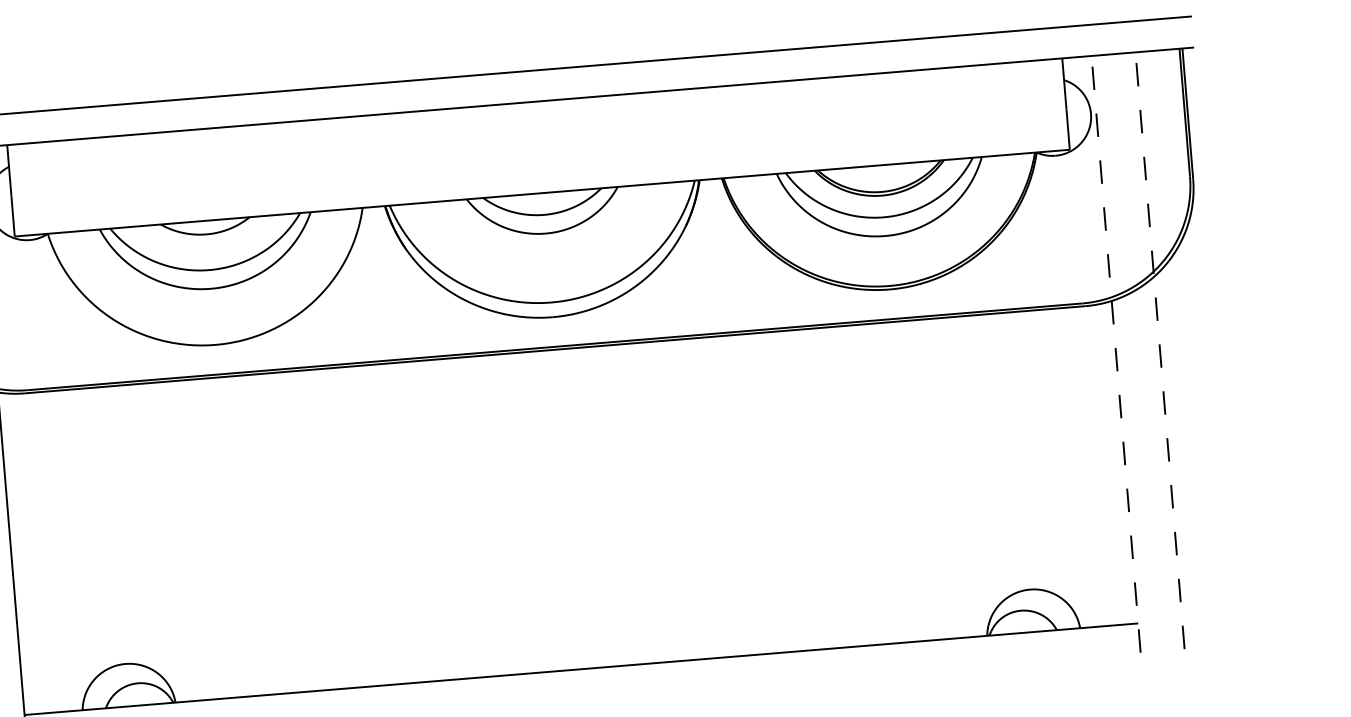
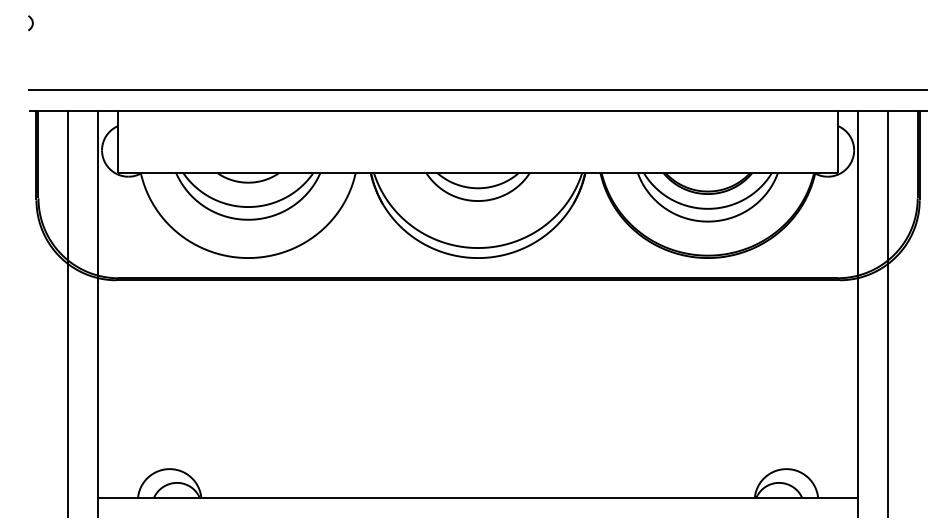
line: (1159, 350) -> (887, 314), dashed -> solid
line: (1115, 354) -> (857, 314), dashed -> solid

